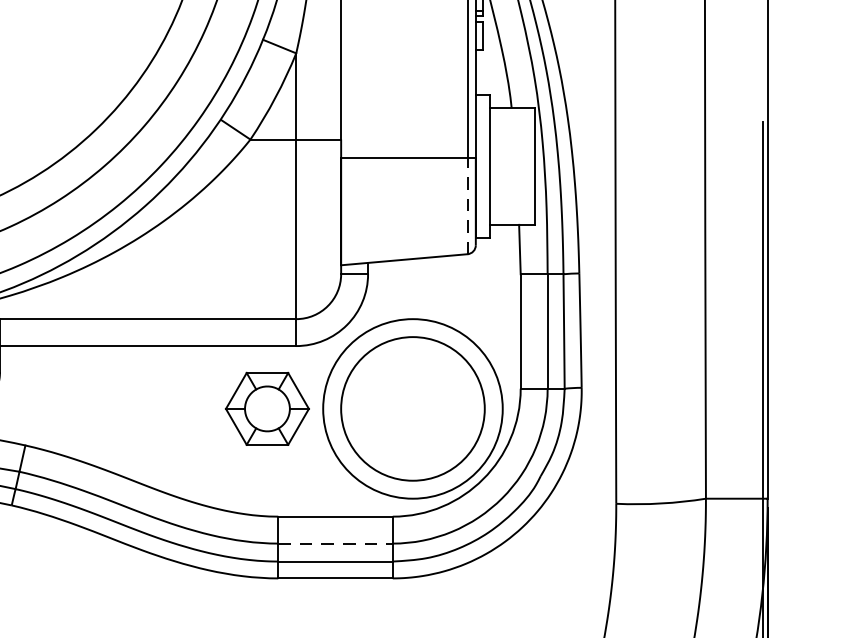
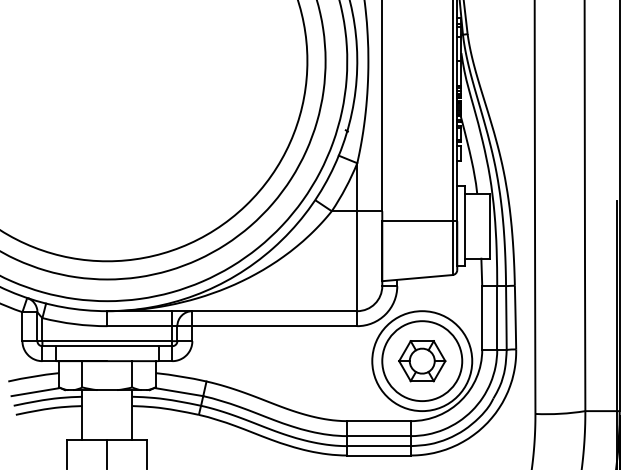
line: (467, 206) -> (452, 248), dashed -> solid
part: (267, 409) -> (422, 361), moved
line: (336, 544) -> (379, 436), dashed -> solid

